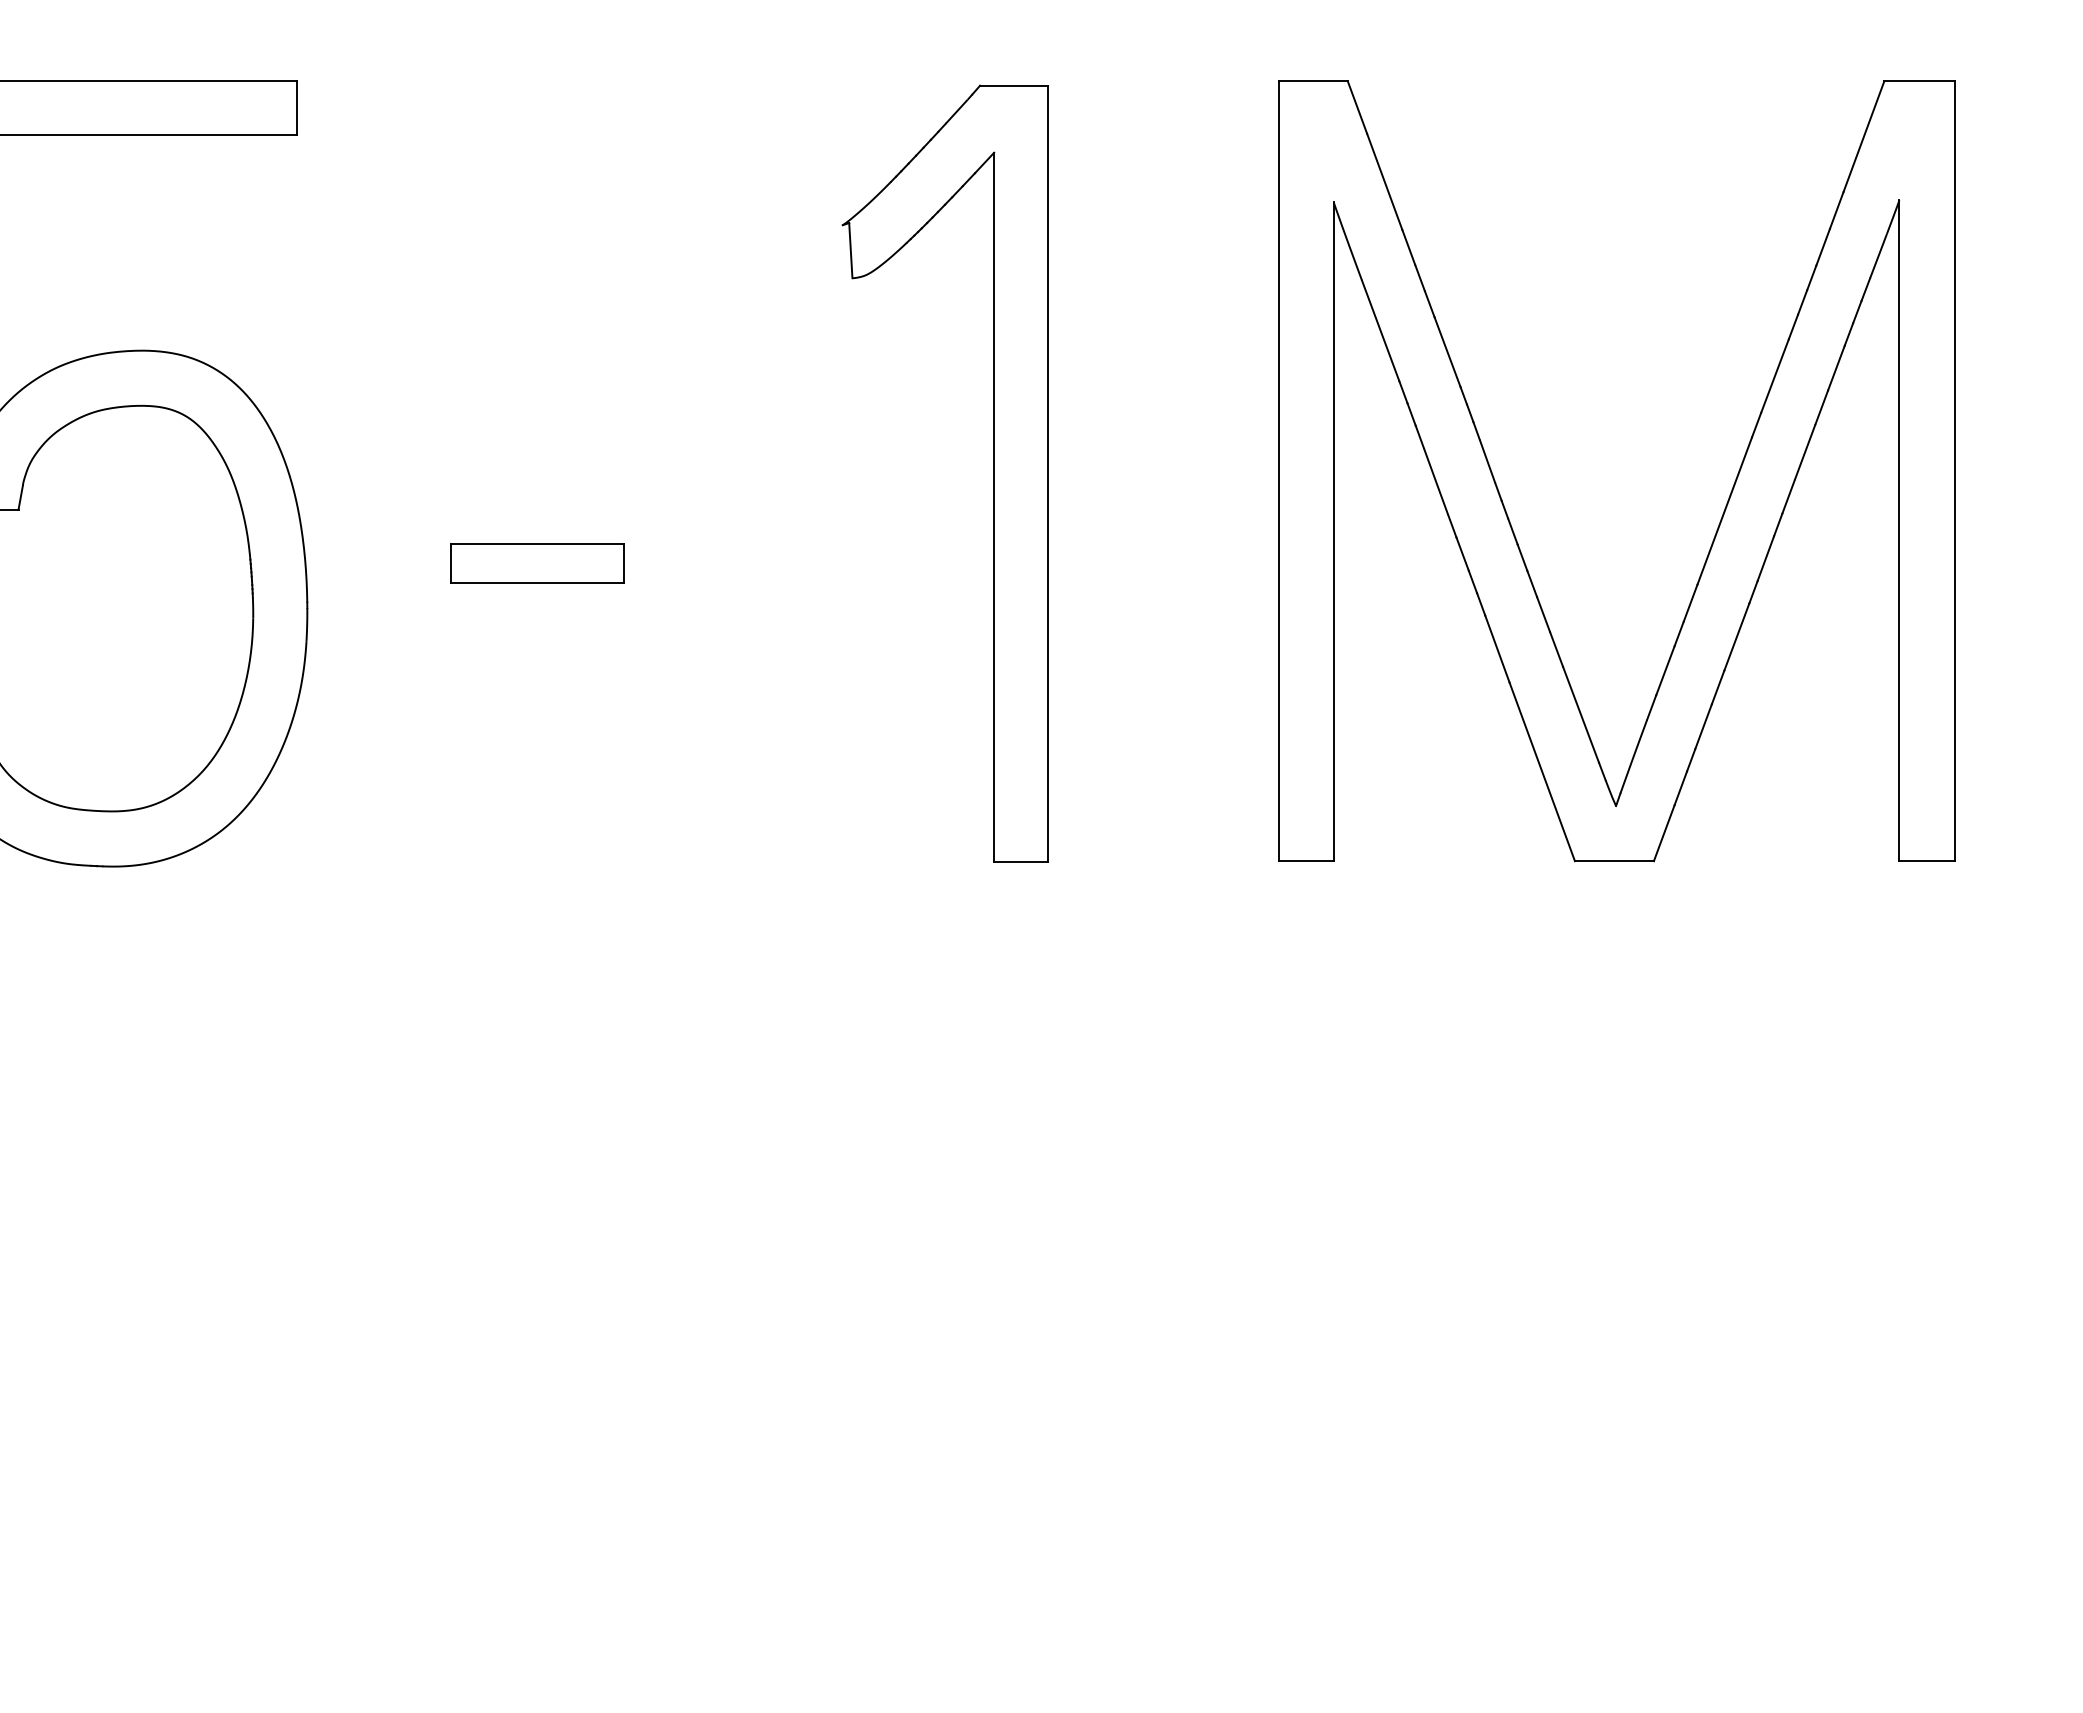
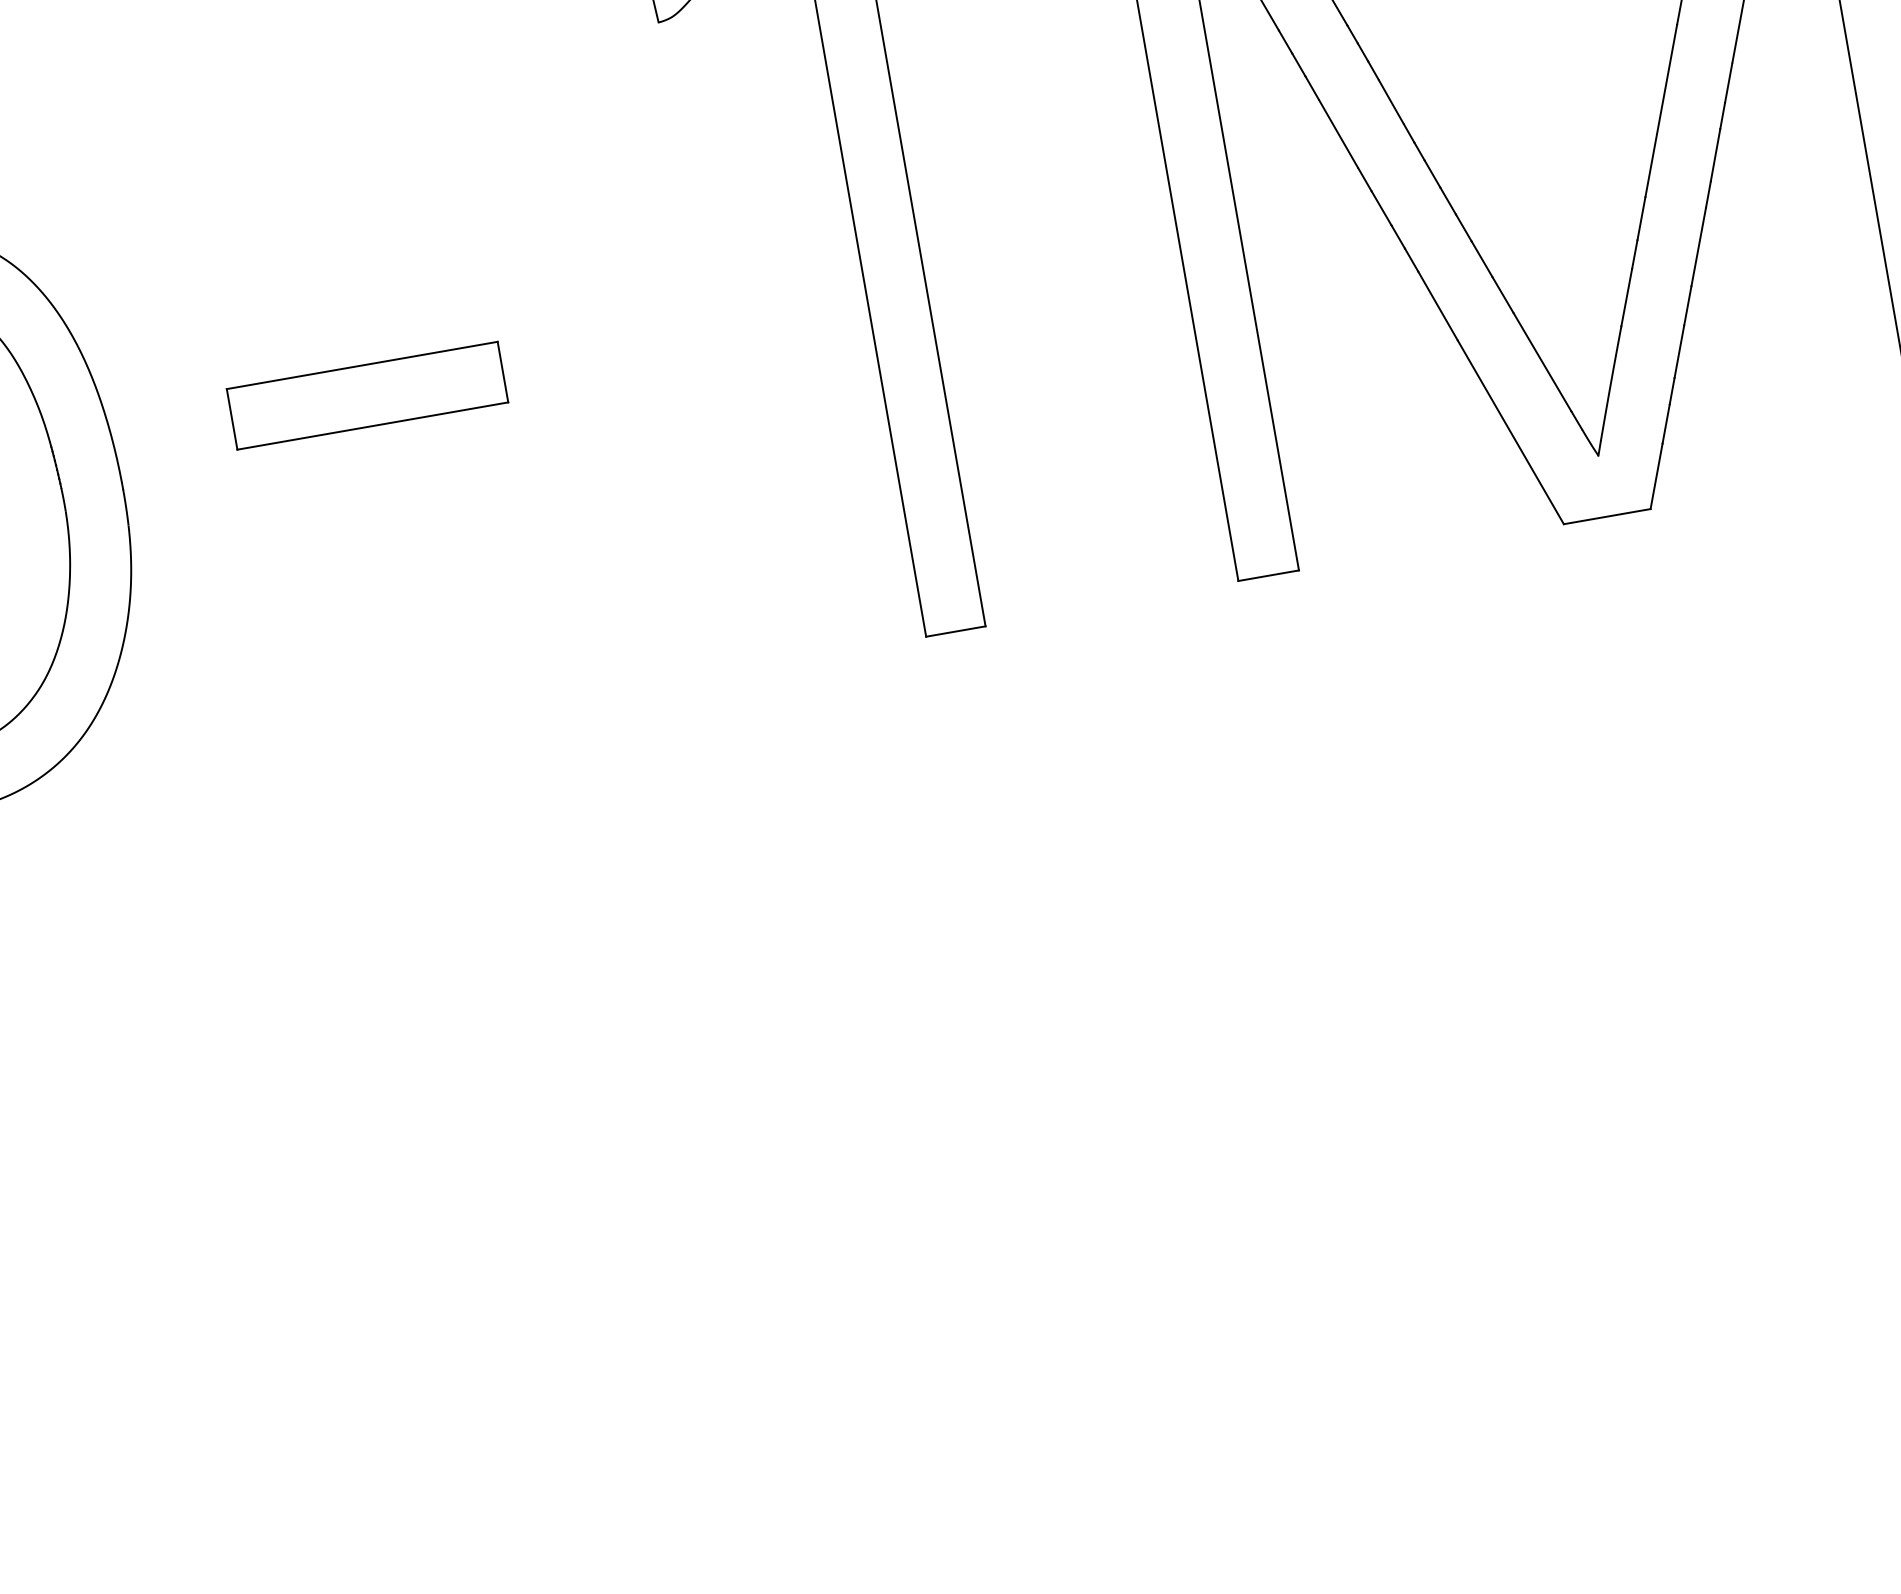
part: (537, 563) -> (367, 396), size x1.43

